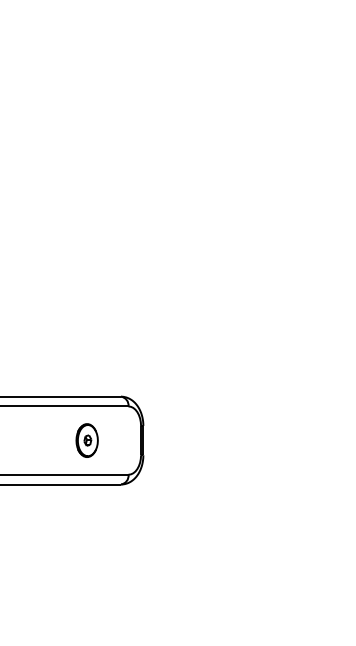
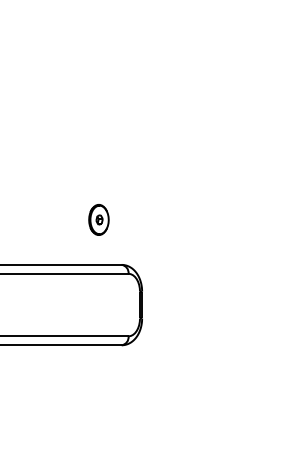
part: (86, 440) -> (98, 219), moved

